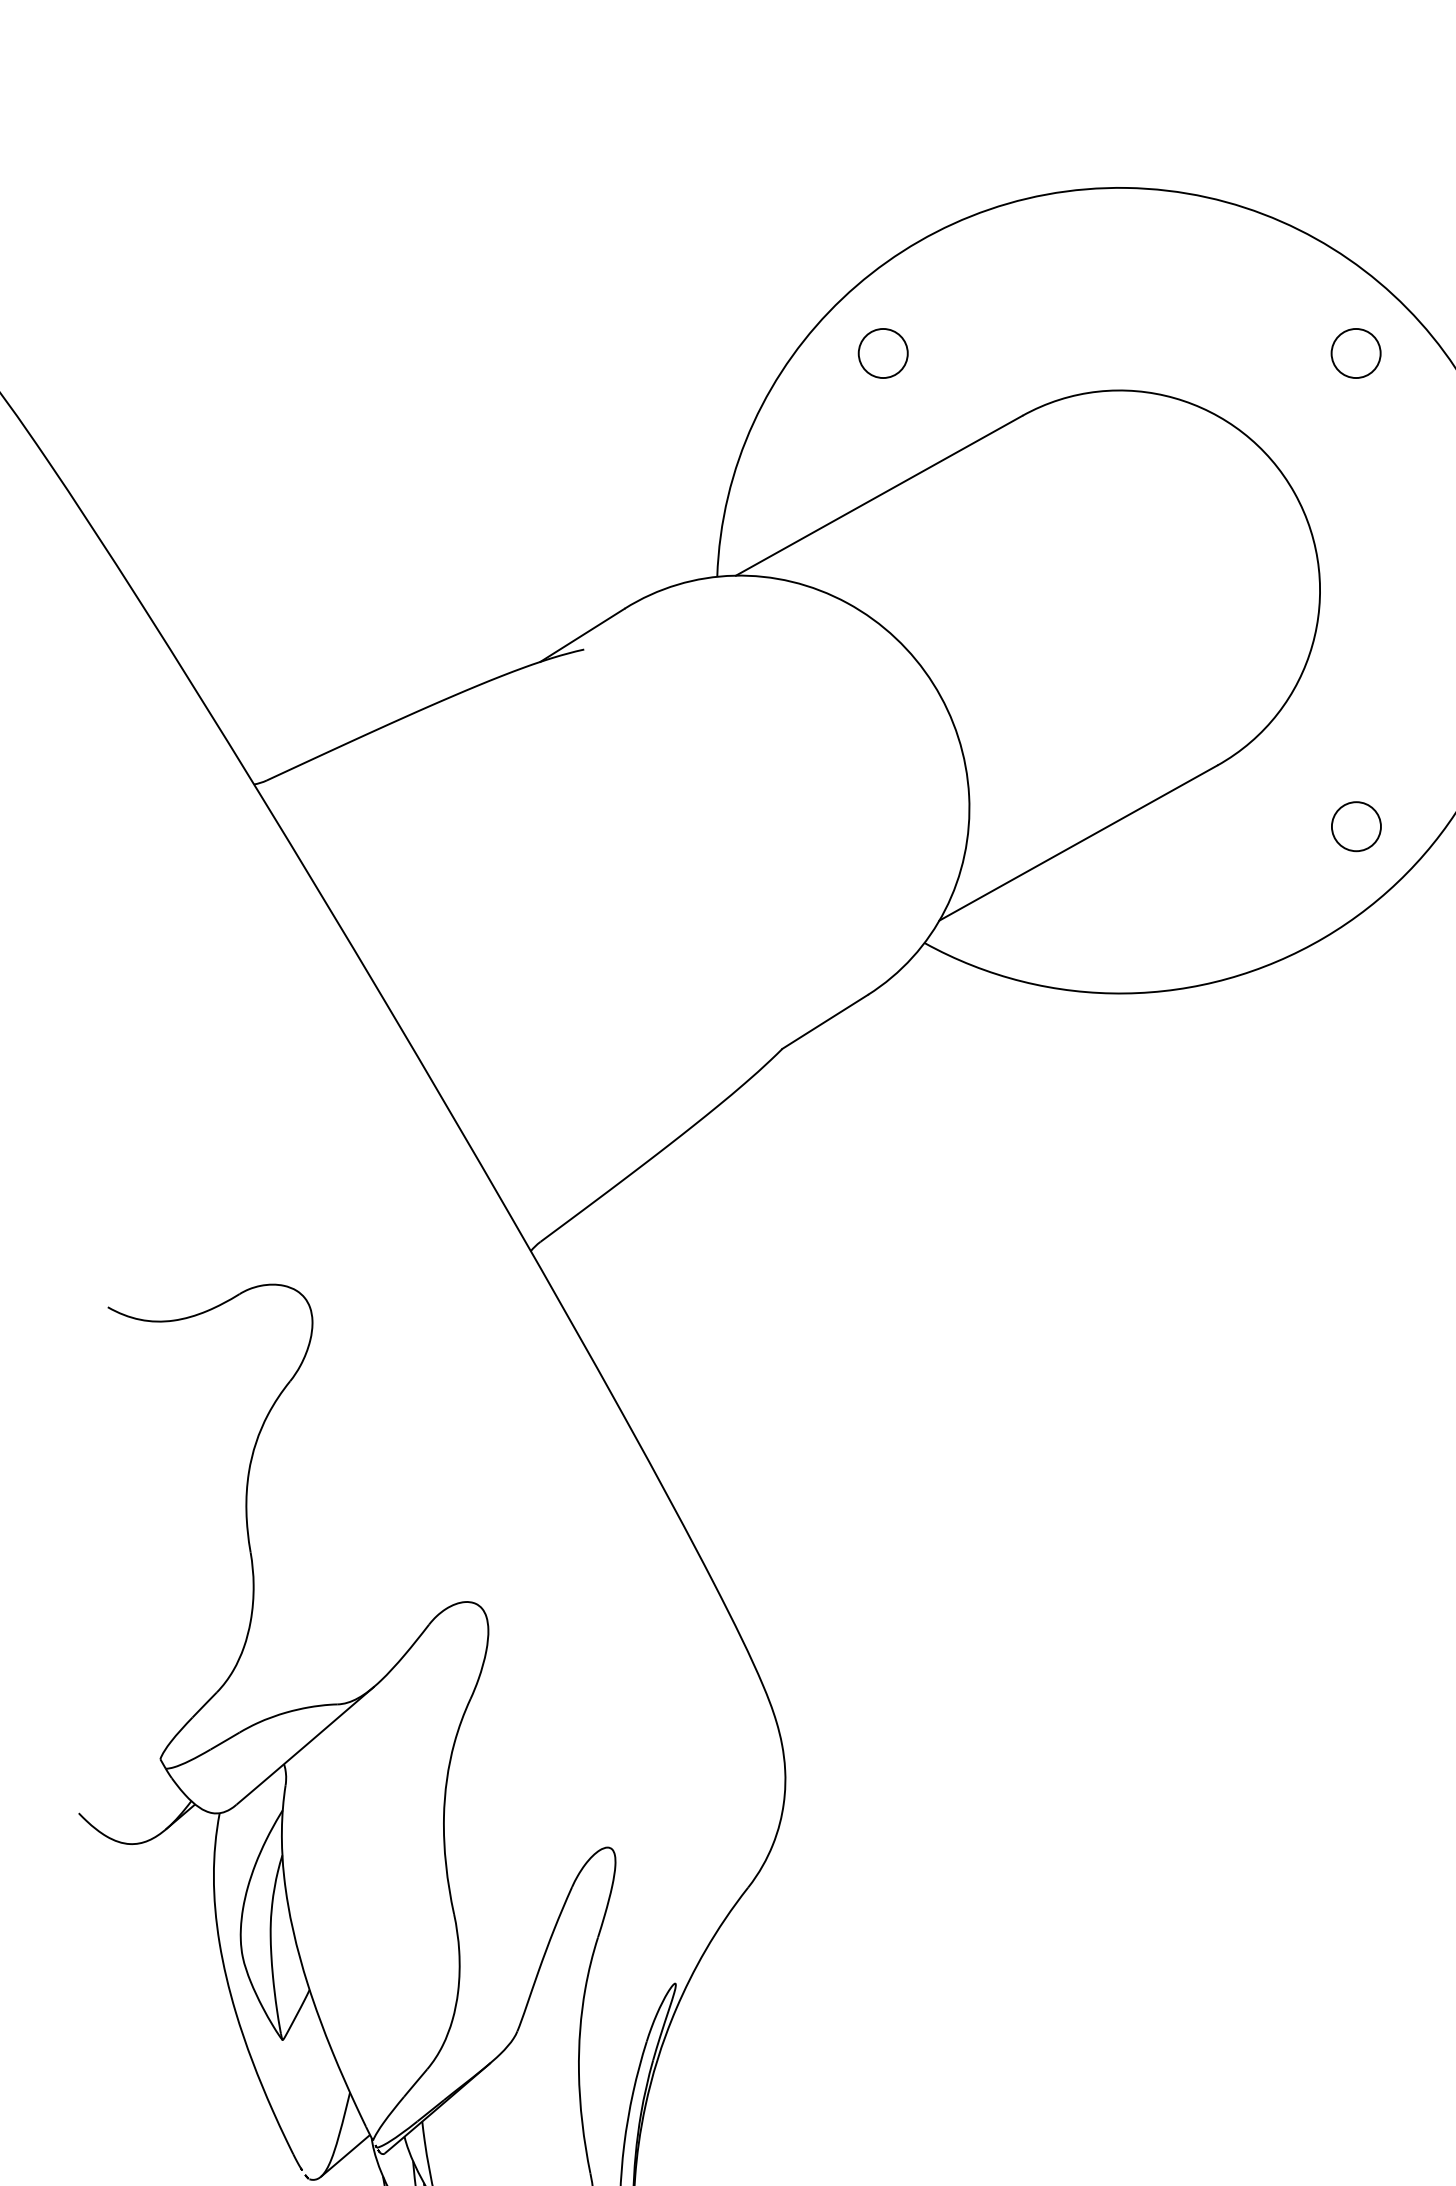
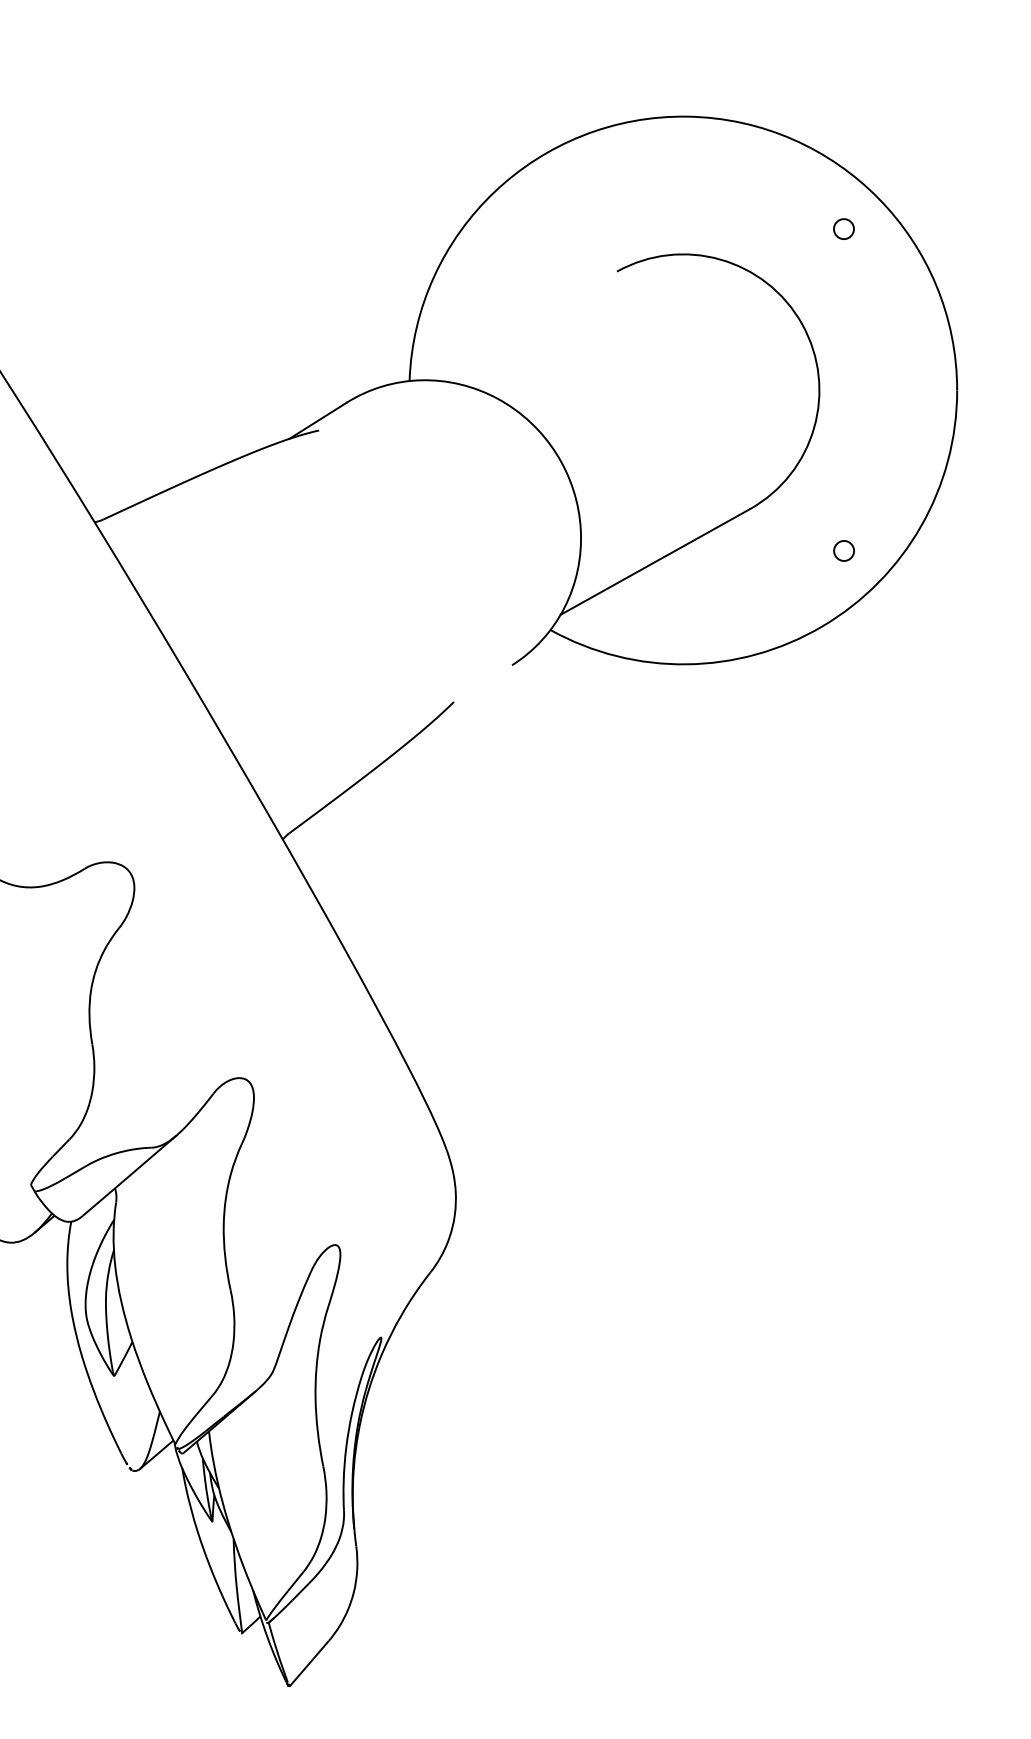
circle: (881, 352) -> (521, 228), removed
circle: (1355, 352) -> (843, 228), size x0.6
line: (878, 495) -> (519, 325), removed
circle: (1355, 826) -> (843, 550), size x0.6
line: (824, 1021) -> (482, 683), removed

